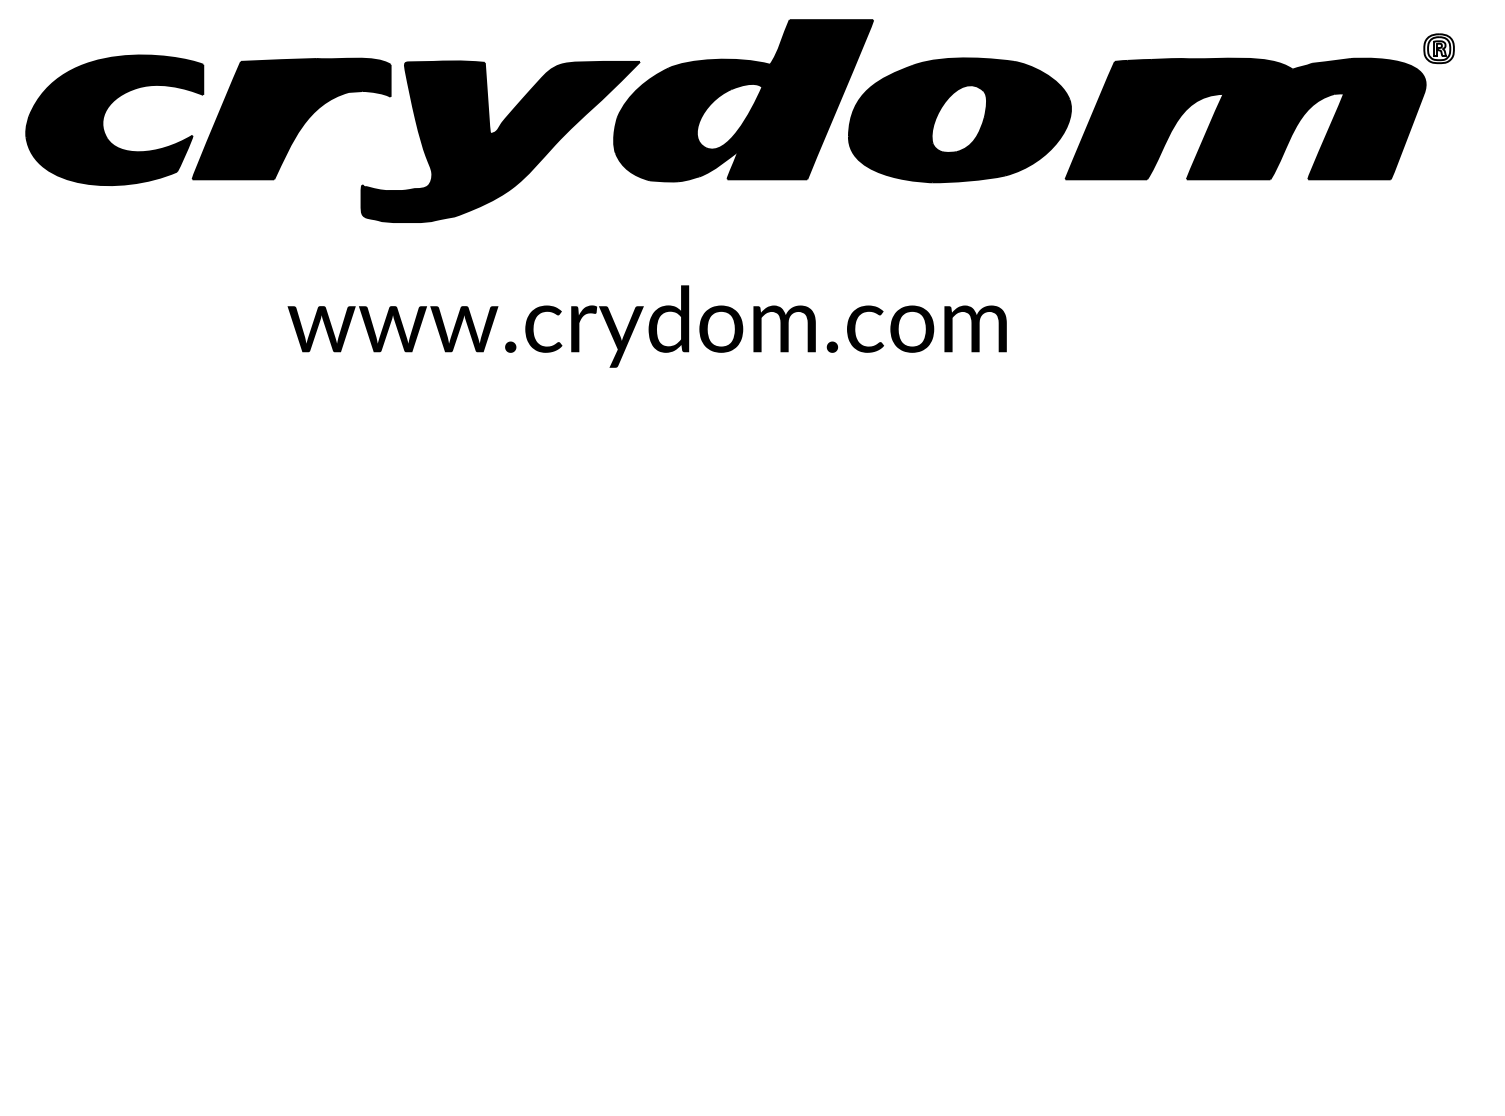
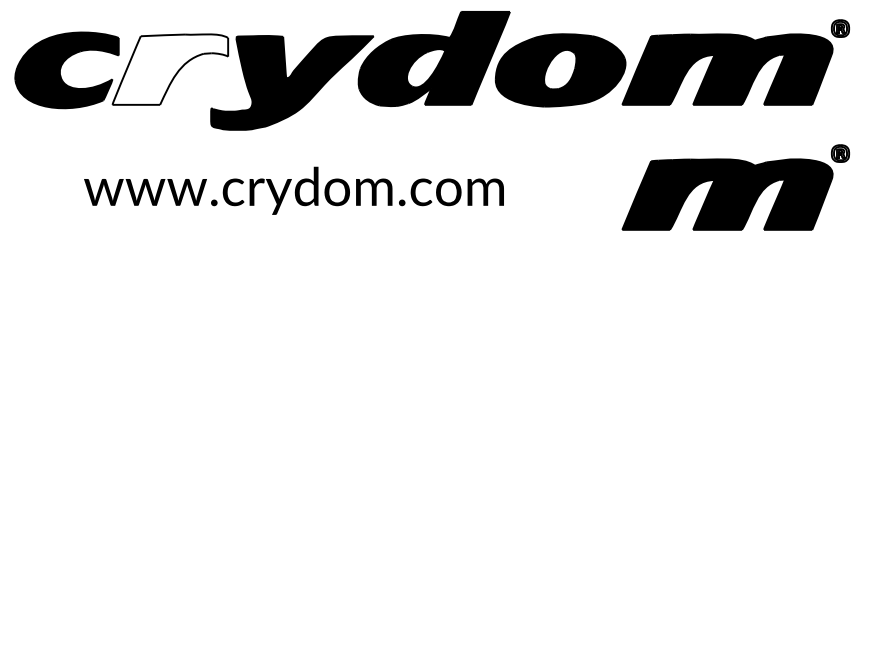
fill: (291, 118) -> (170, 69), removed
part: (1259, 320) -> (735, 187), added
text: (646, 325) -> (293, 190), moved

